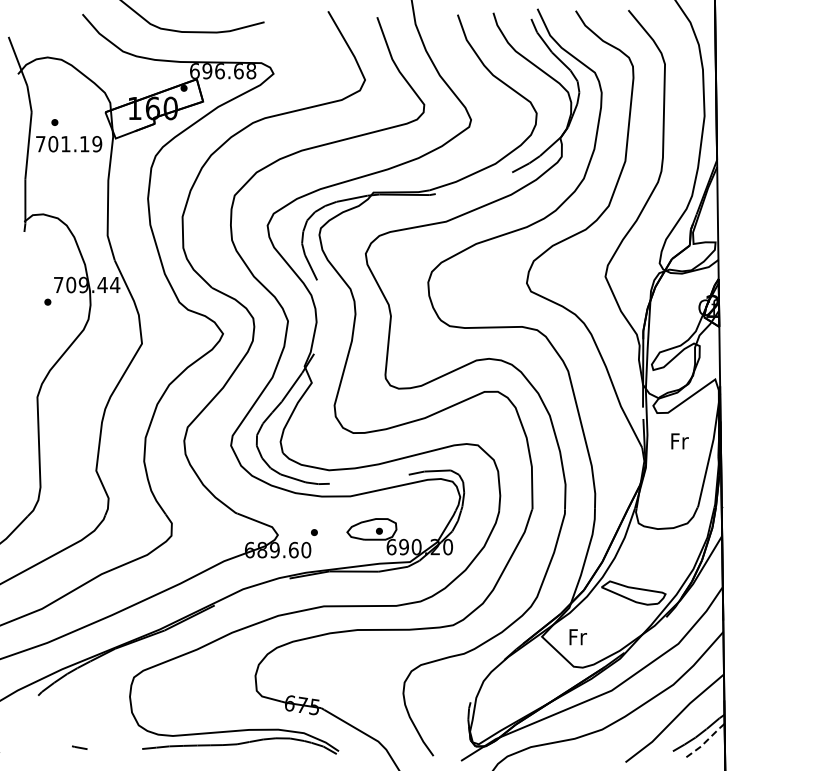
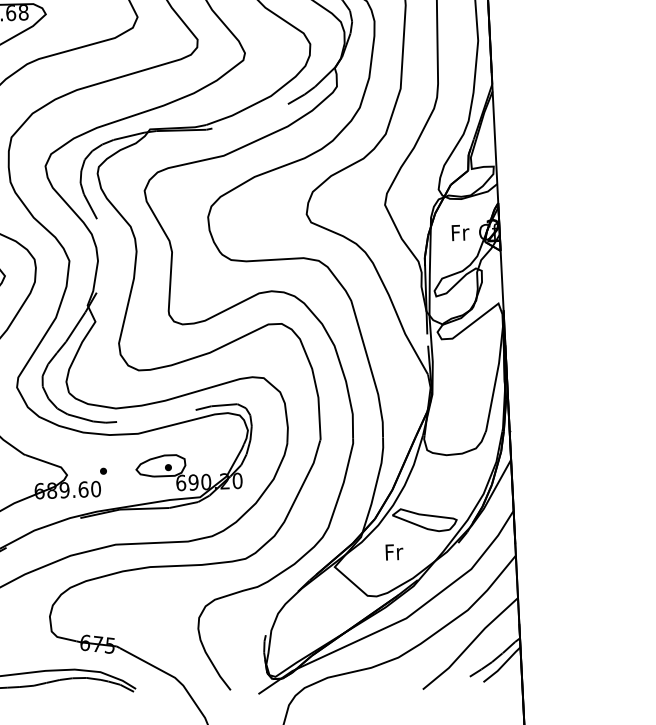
text: (679, 441) -> (460, 232), moved
text: (577, 637) -> (393, 552), moved
line: (706, 741) -> (502, 665), dashed -> solid

